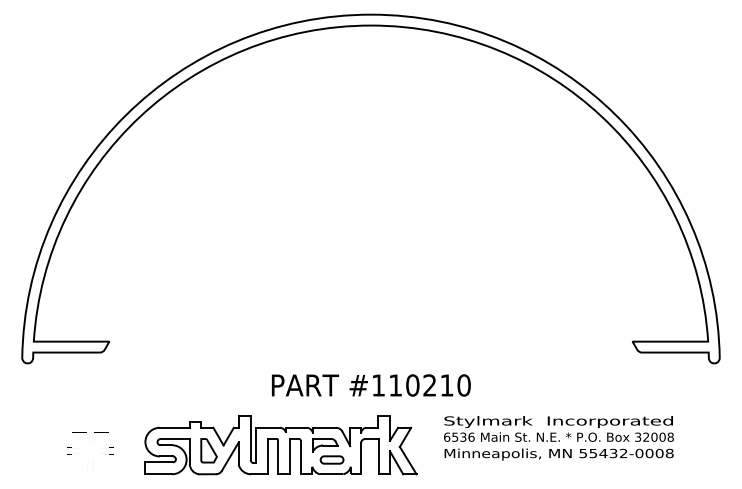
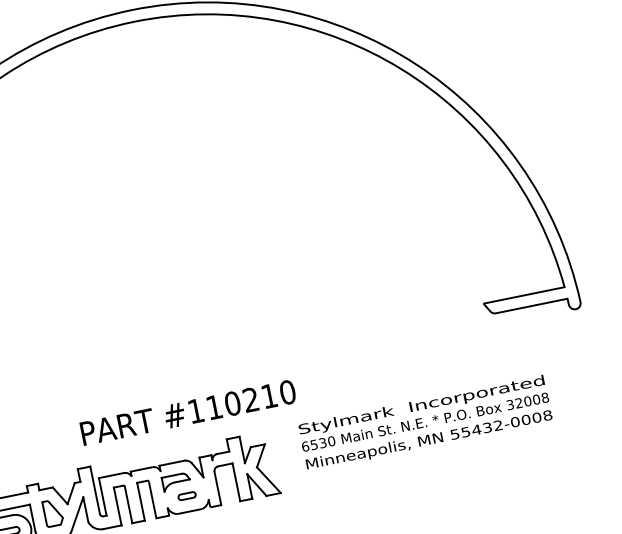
text: (371, 385) -> (188, 412), moved
text: (471, 436) -> (331, 440), 6536 -> 6530
part: (331, 459) -> (186, 495), size x0.7

